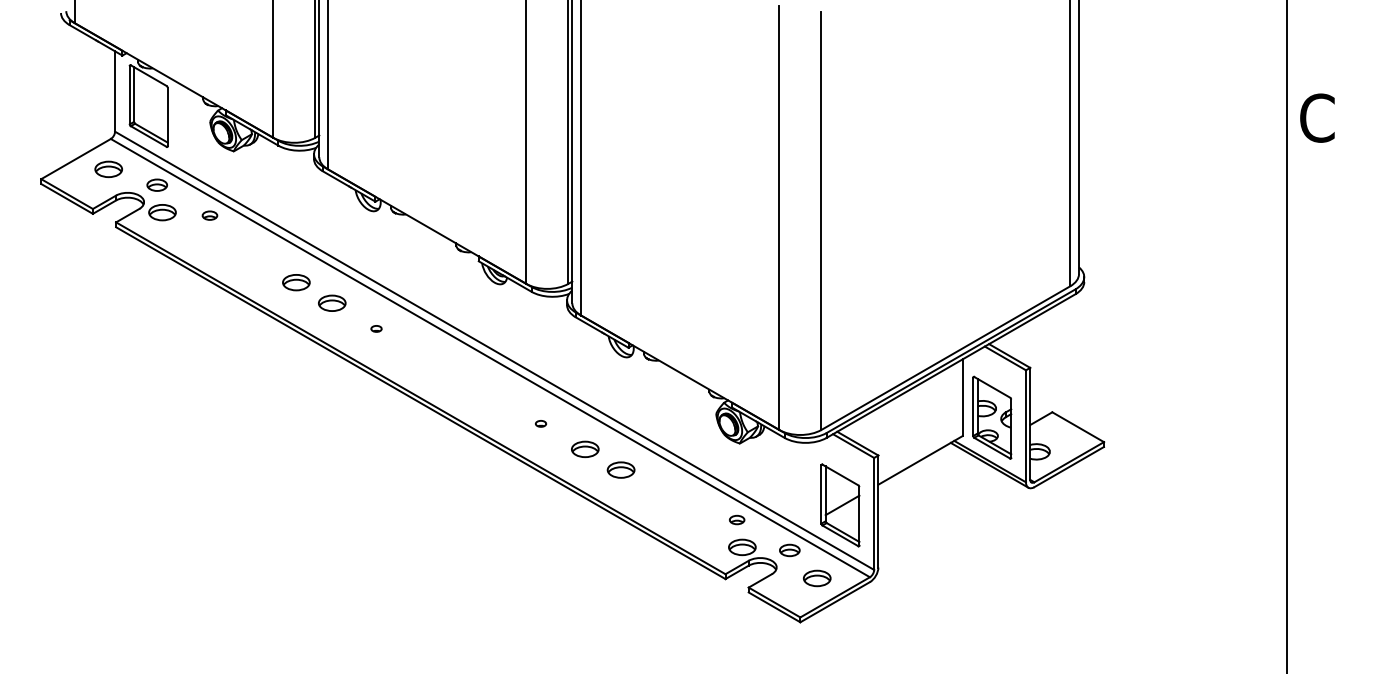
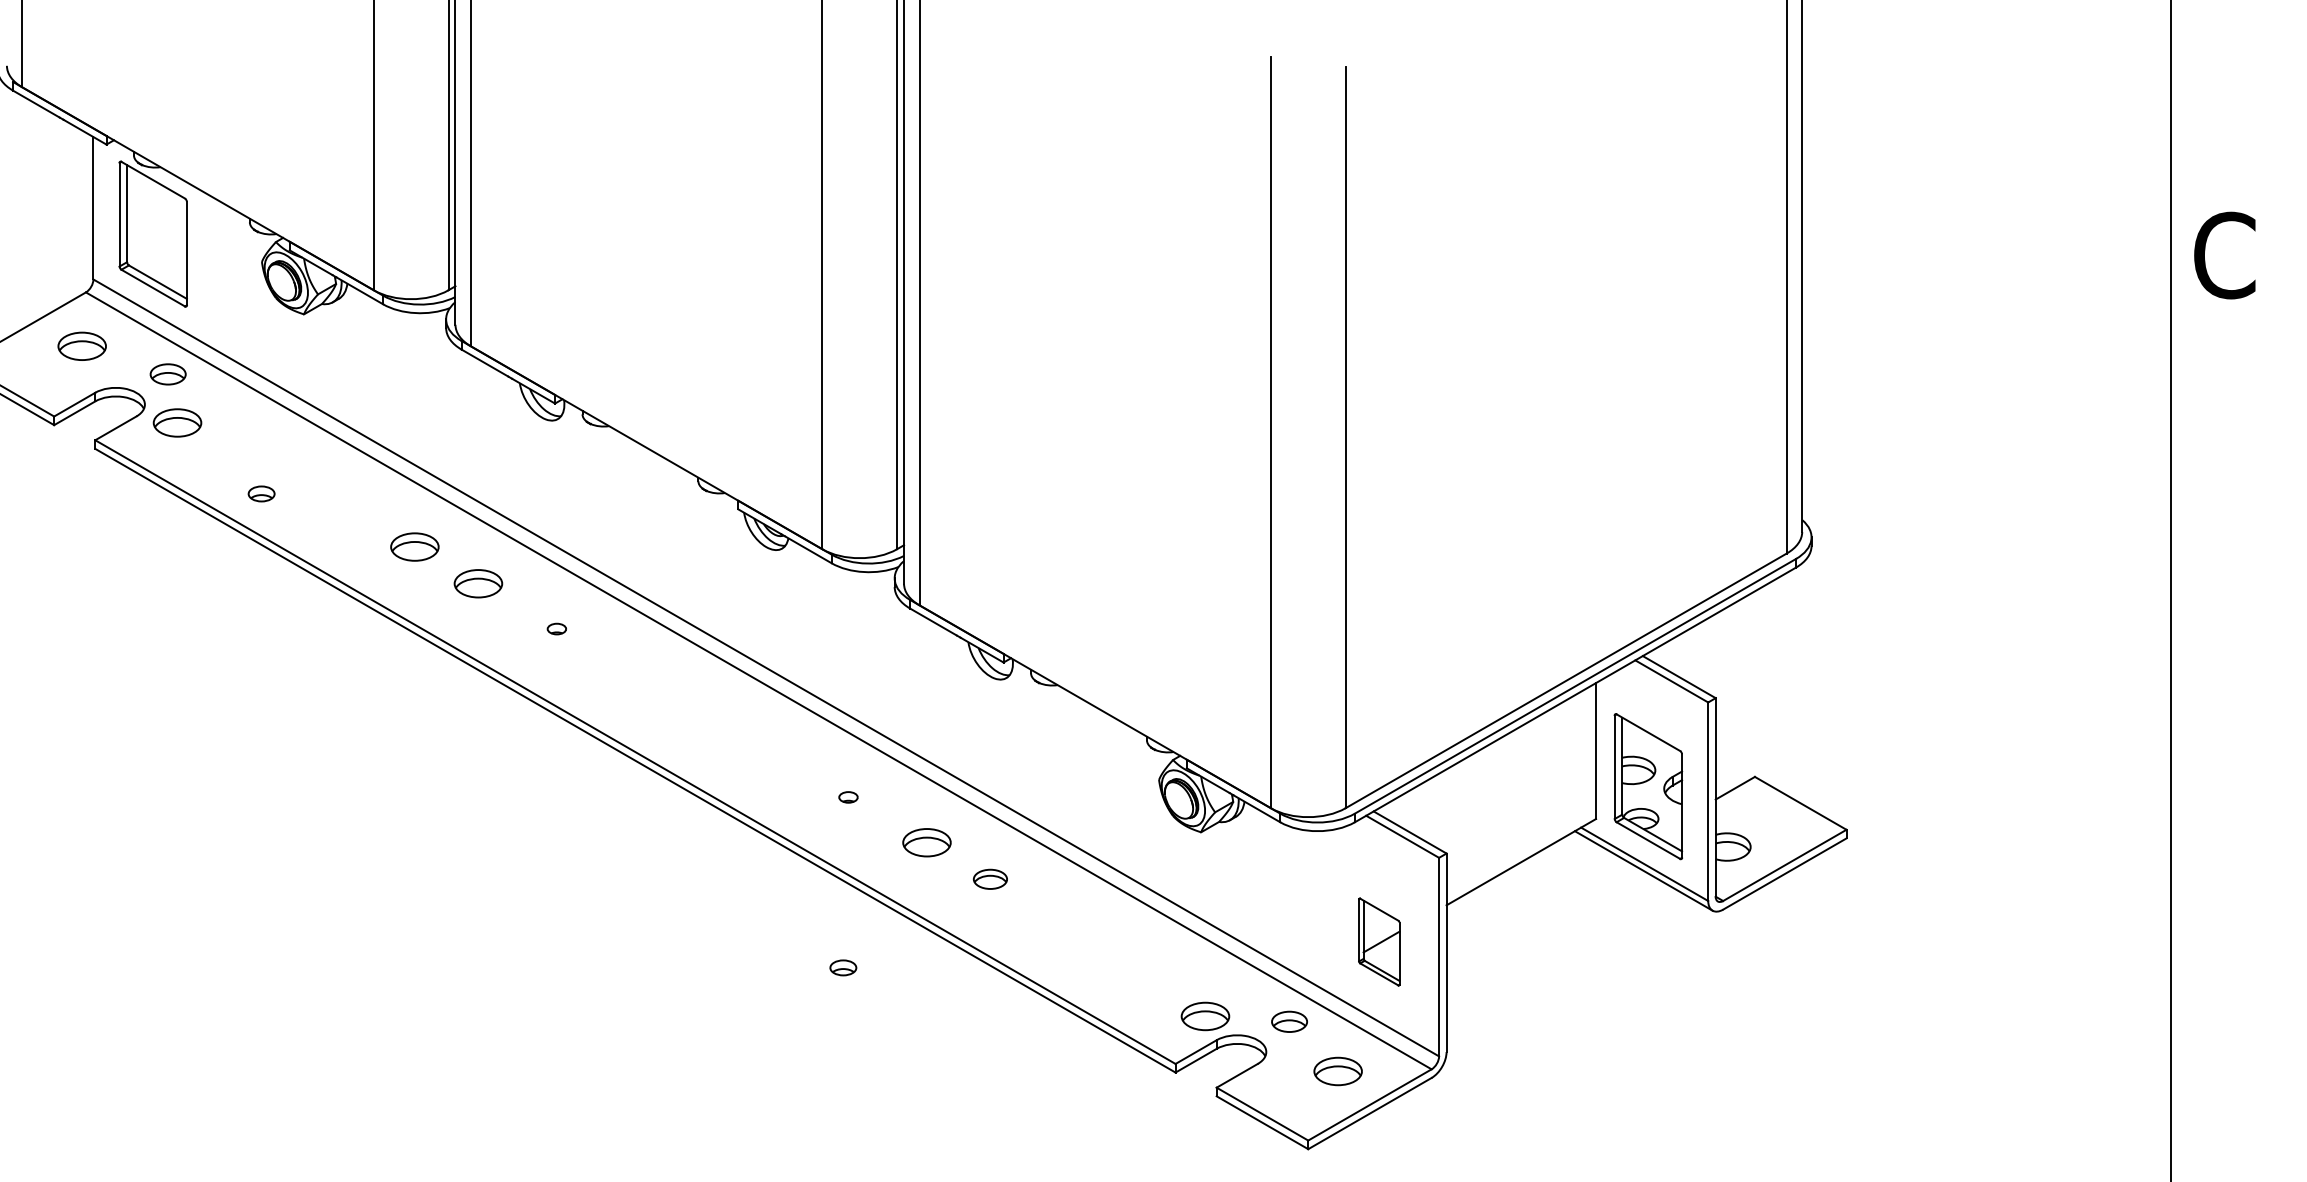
part: (209, 215) -> (260, 493), moved
part: (620, 469) -> (989, 878), size x0.7
part: (840, 505) -> (1379, 942), size x0.6
part: (737, 519) -> (844, 966), moved

